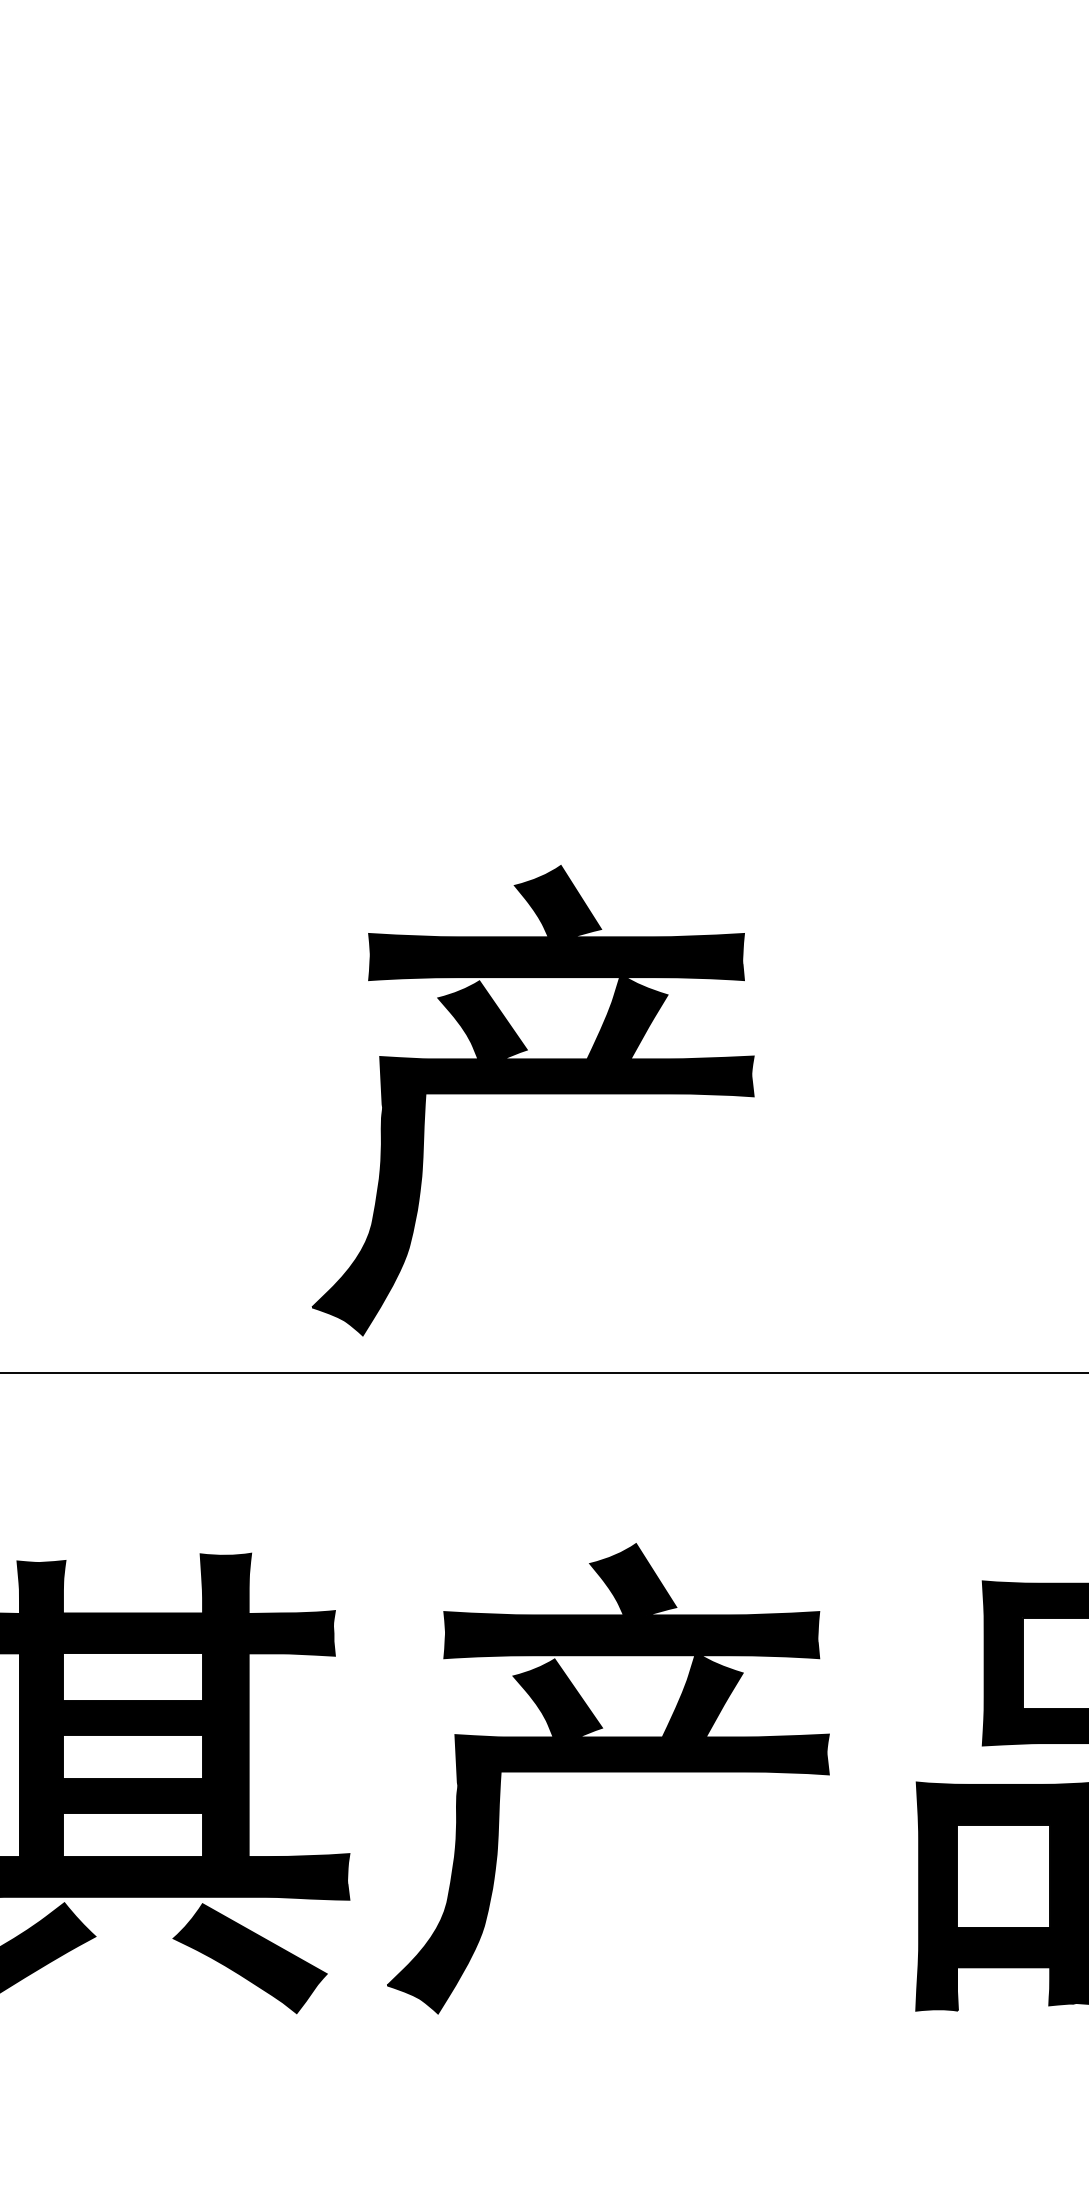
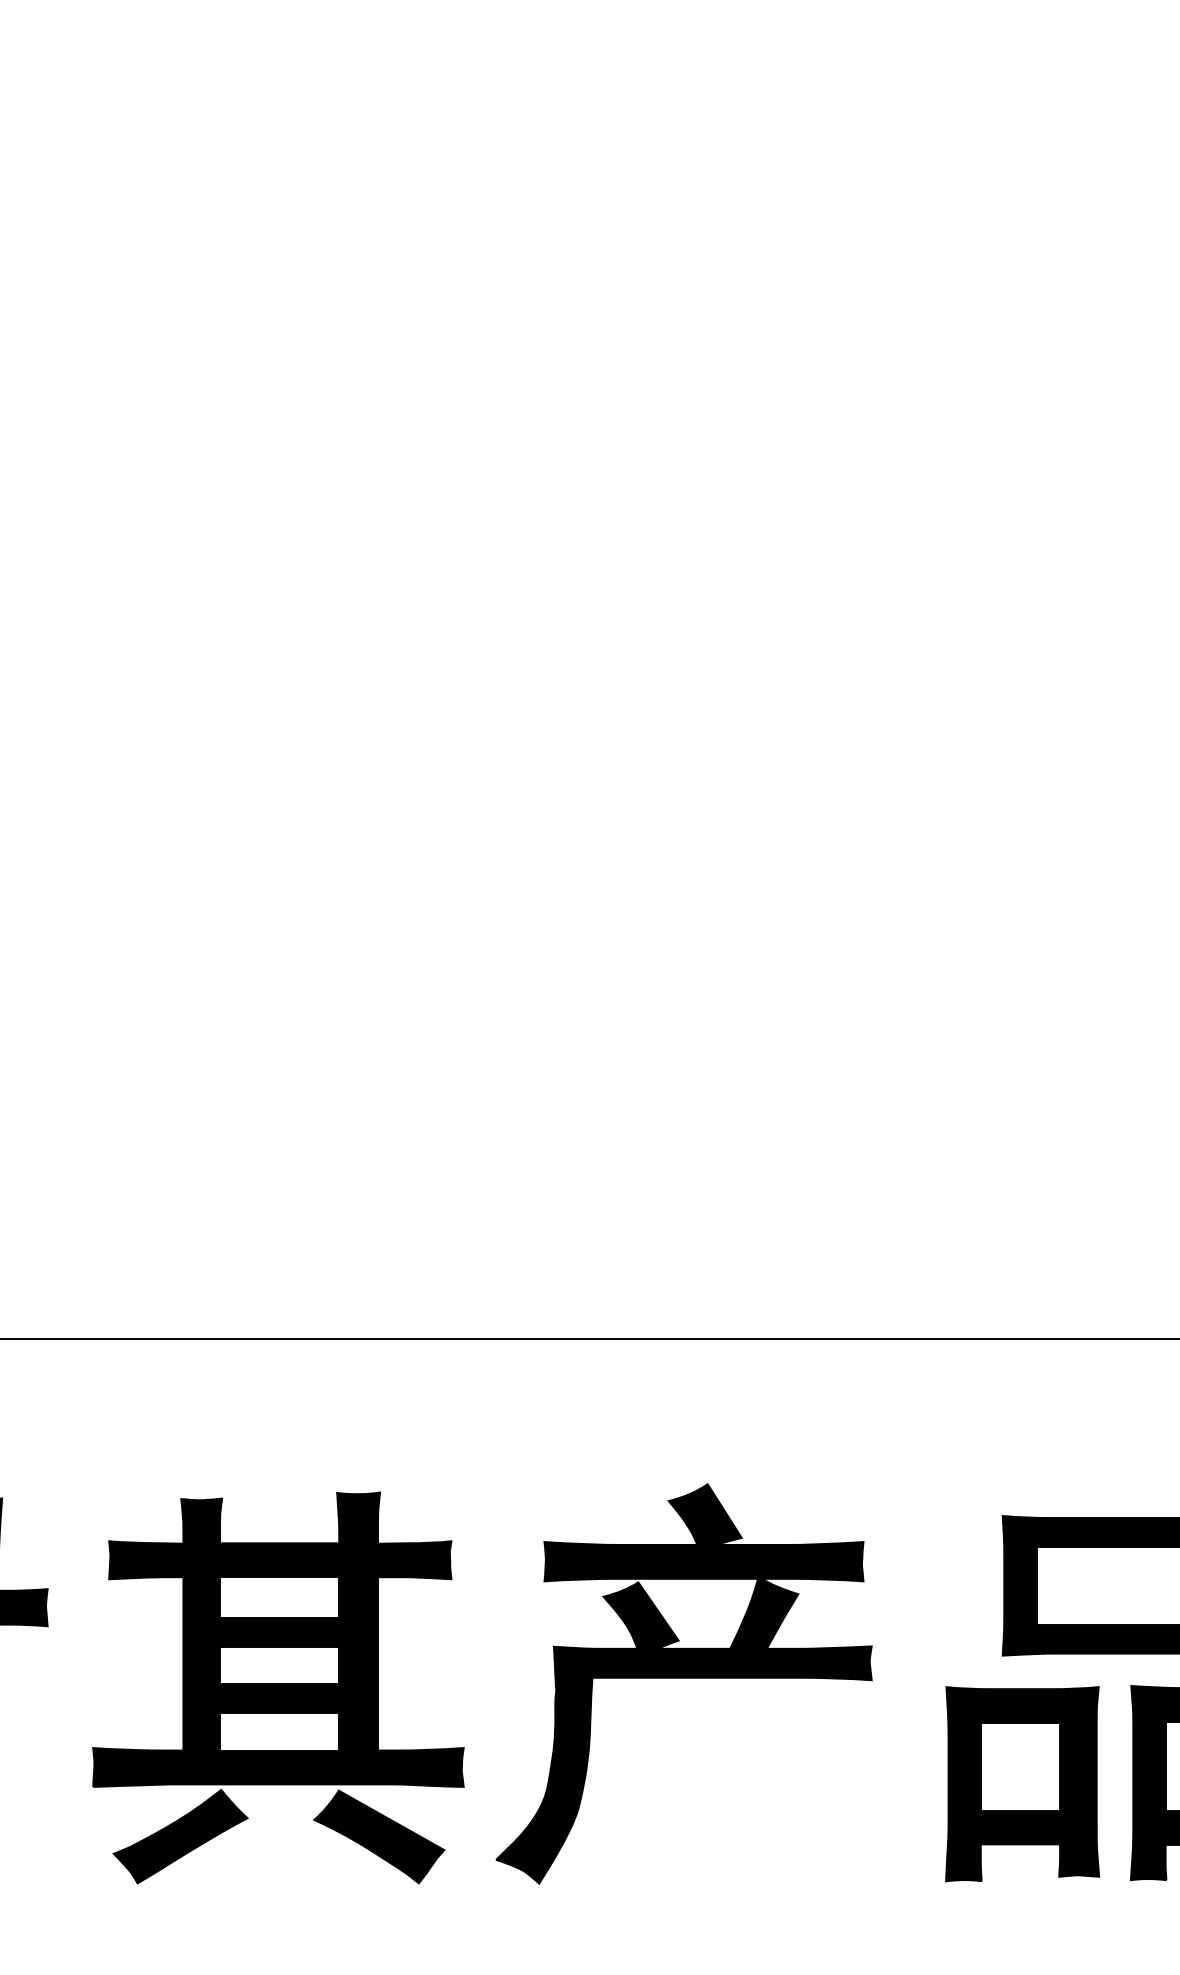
part: (532, 1100) -> (619, 1106), removed

